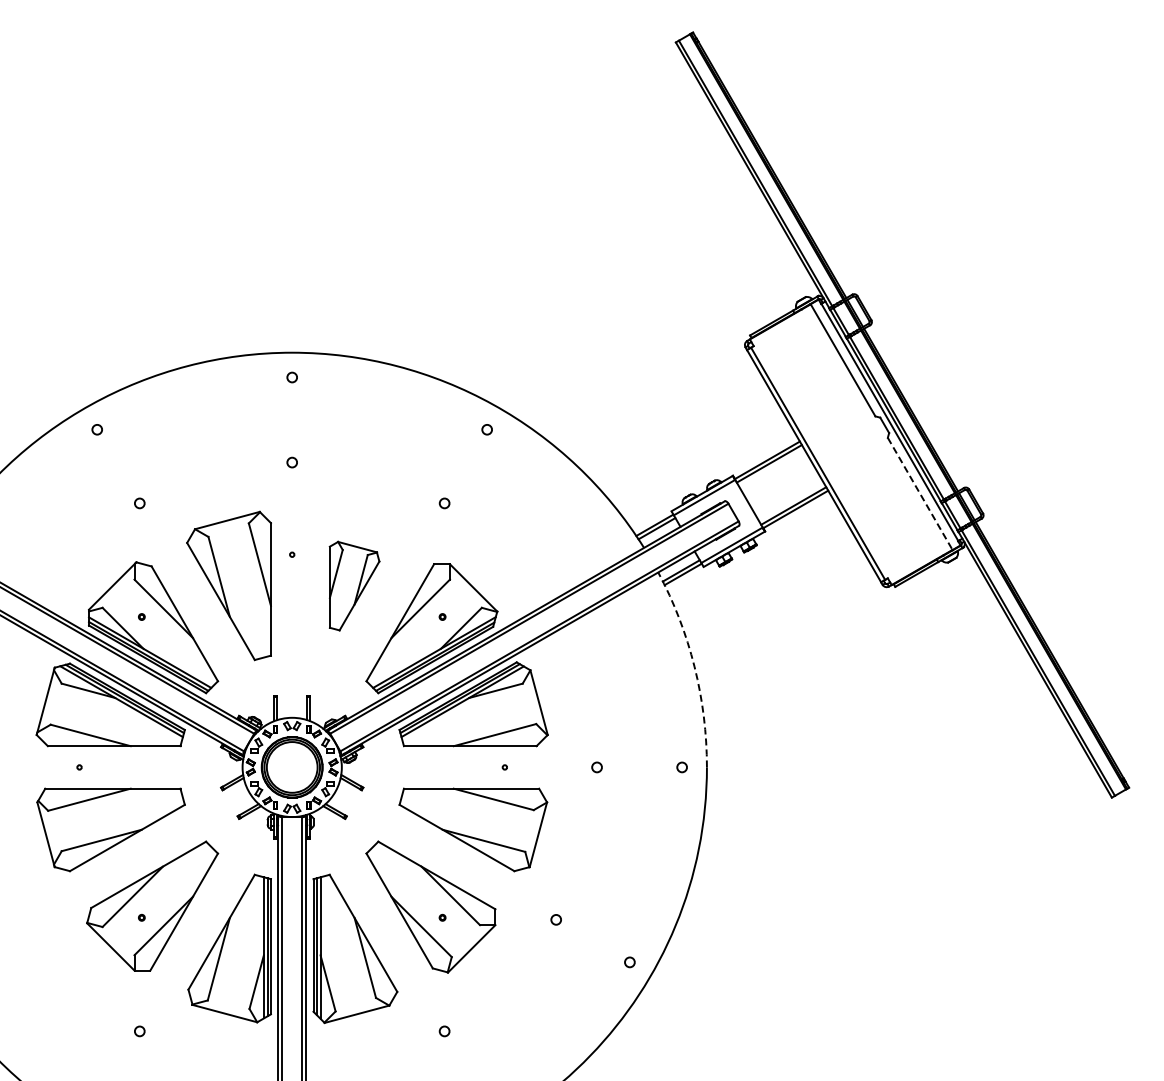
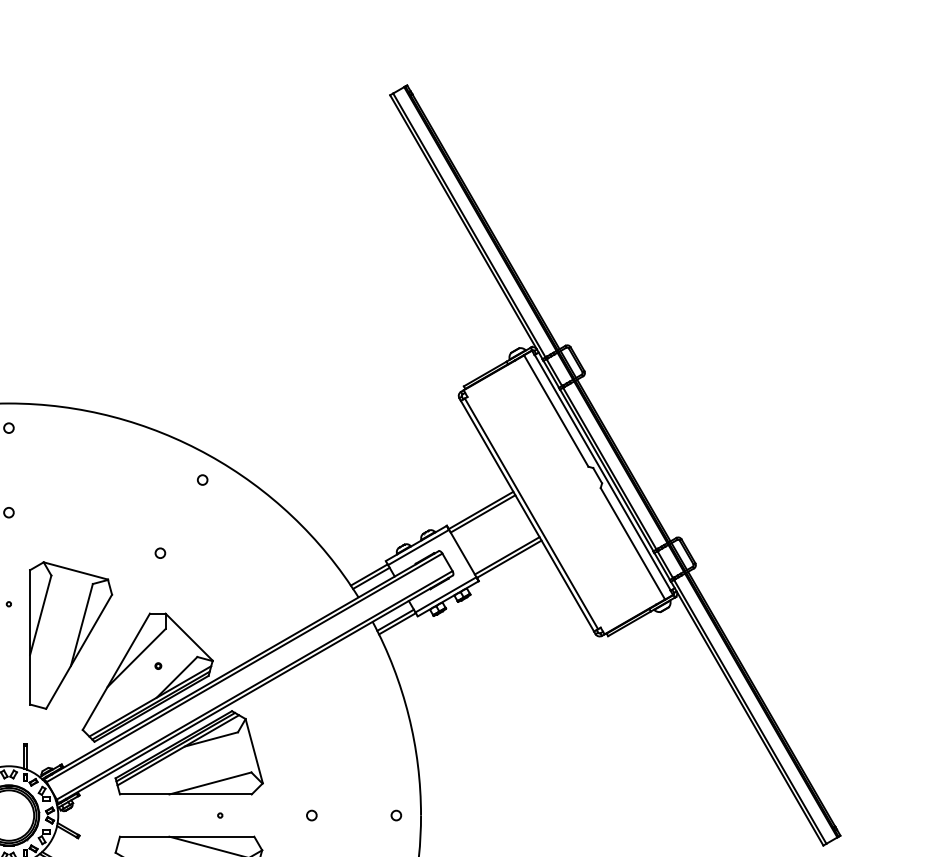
line: (920, 493) -> (633, 543), dashed -> solid
part: (354, 585) -> (70, 634), size x1.67
arc: (694, 666) -> (408, 715), dashed -> solid

